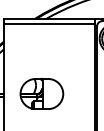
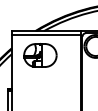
part: (42, 94) -> (40, 55), moved

